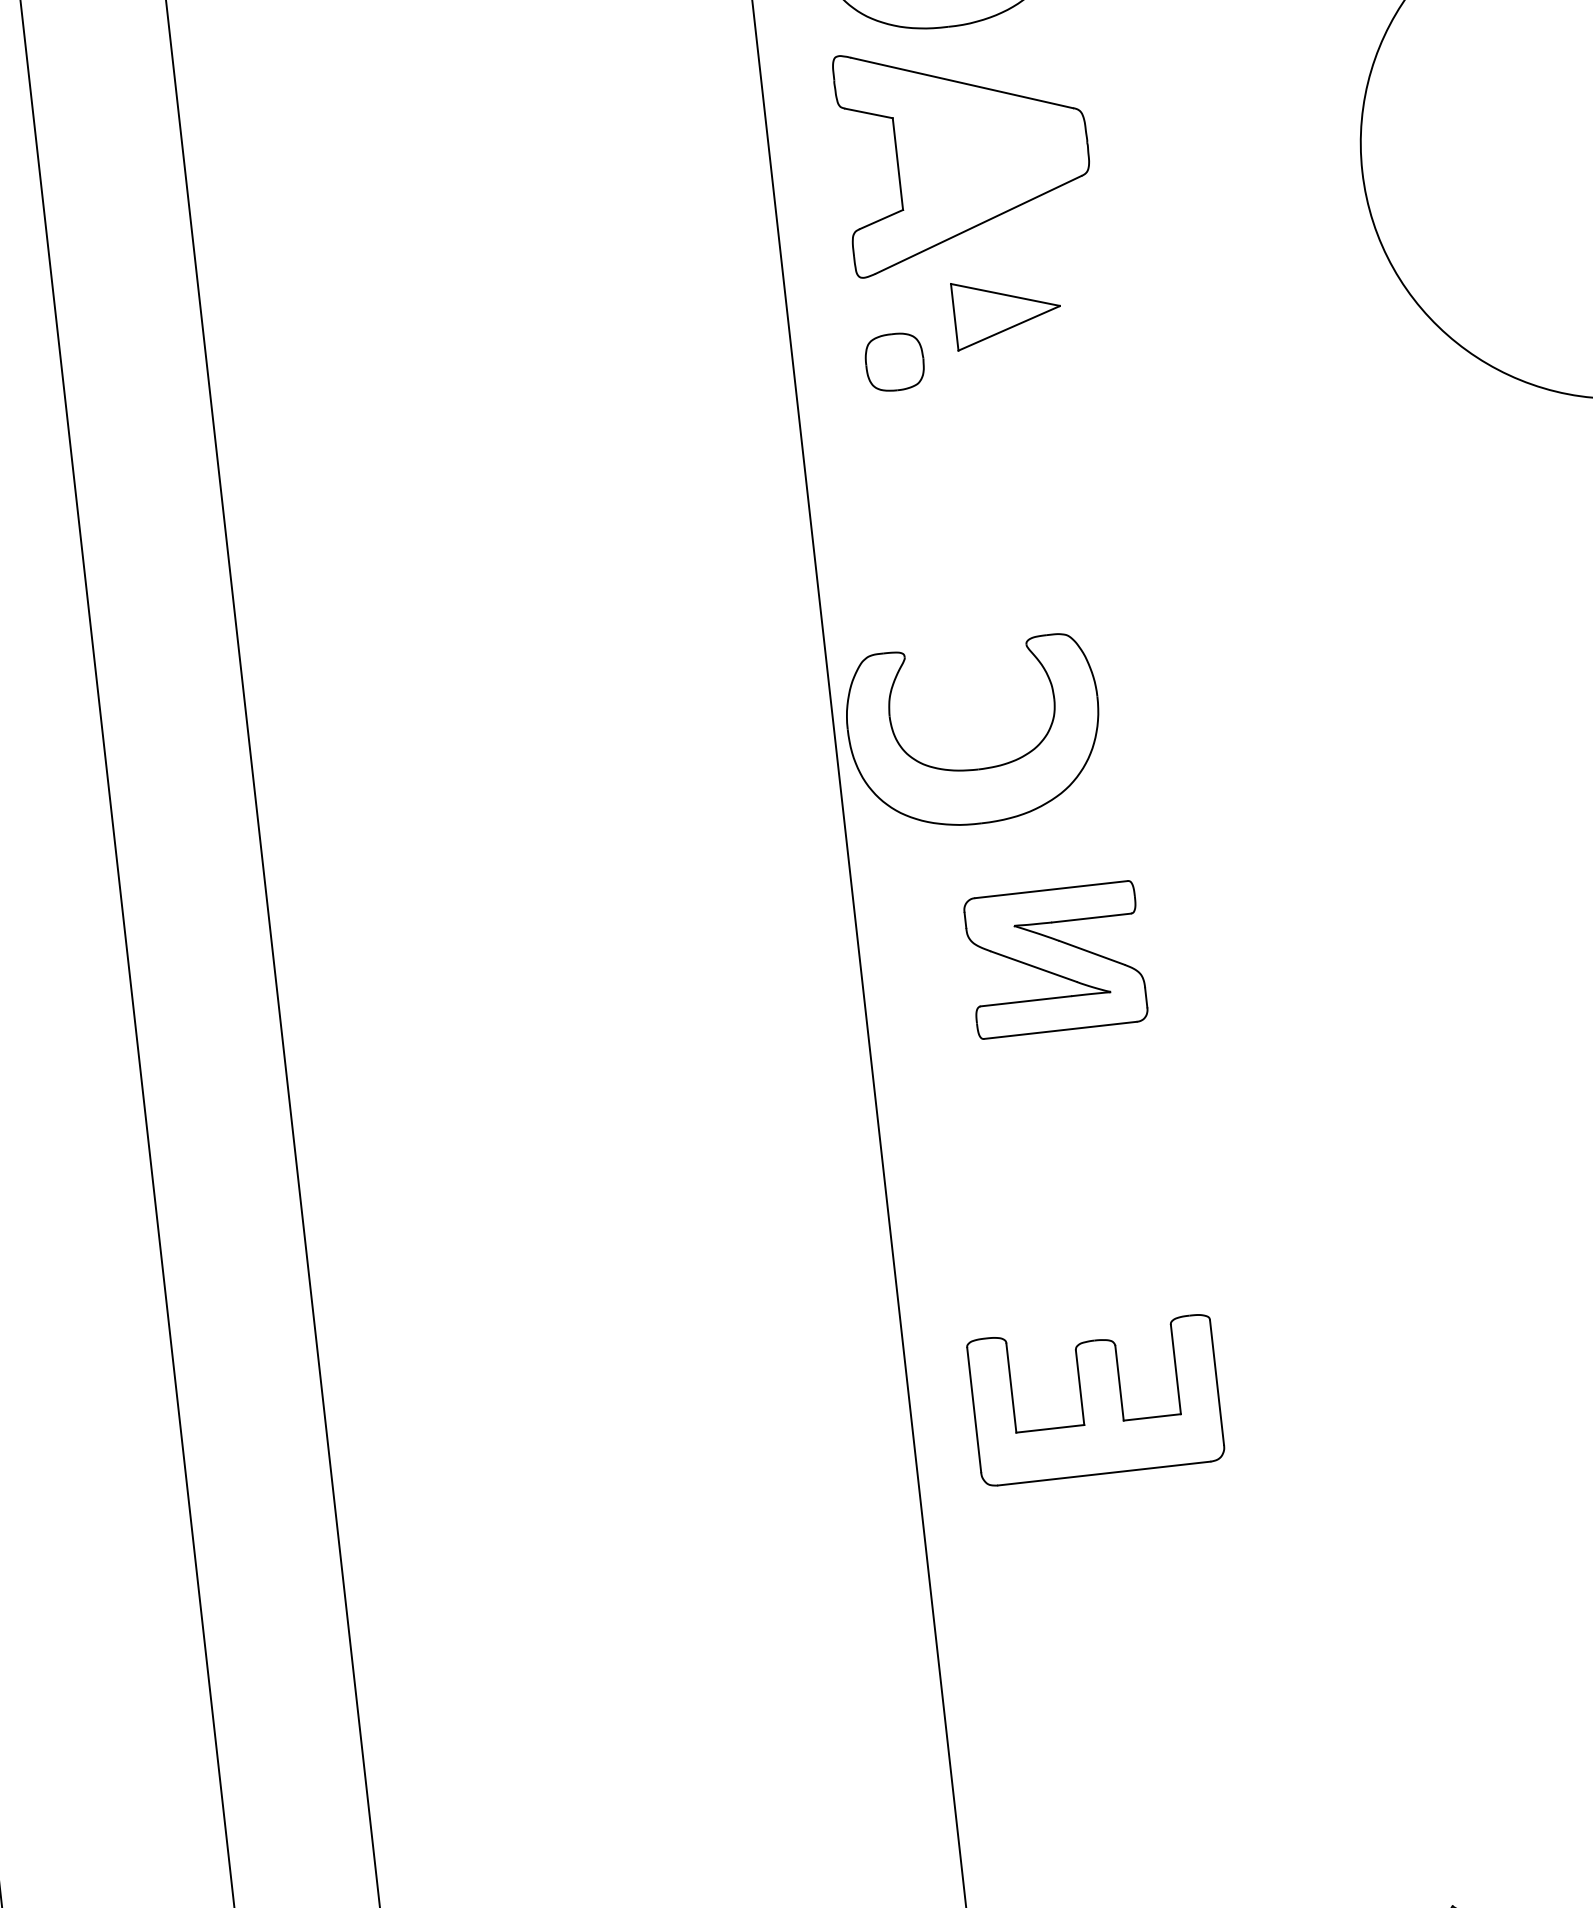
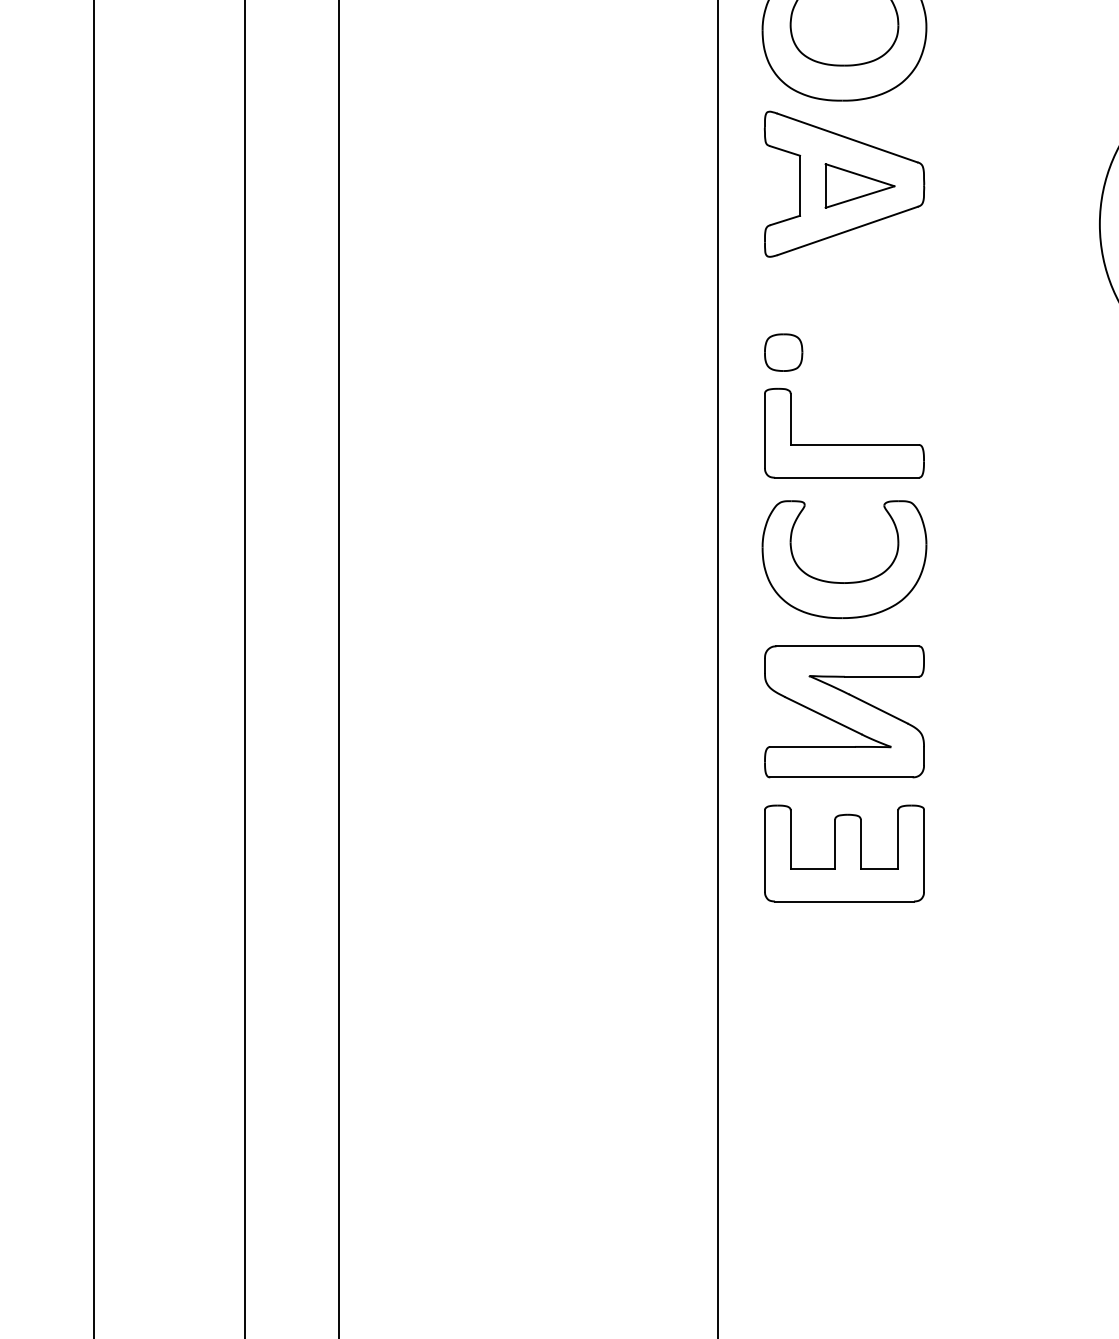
part: (1006, 310) -> (859, 185), moved
part: (894, 361) -> (783, 352), moved
part: (1010, 551) -> (844, 444), added
part: (978, 768) -> (844, 582), moved
part: (1055, 959) -> (844, 711), size x1.43
part: (1096, 1400) -> (844, 853), moved

